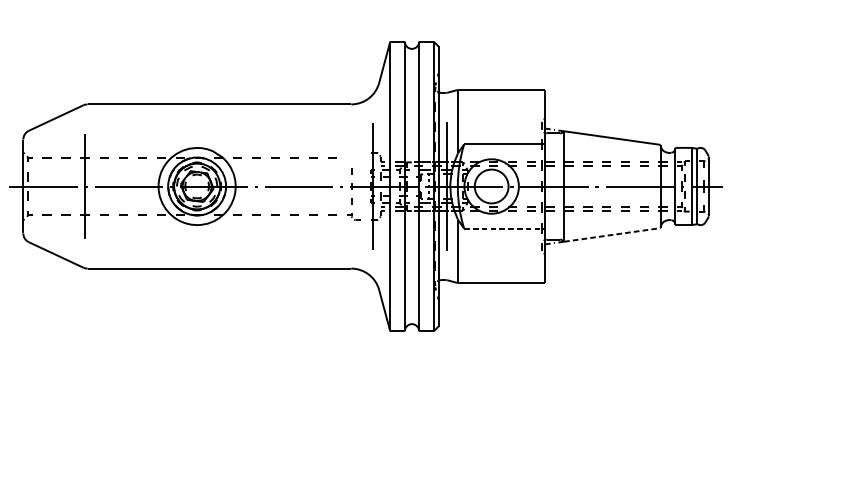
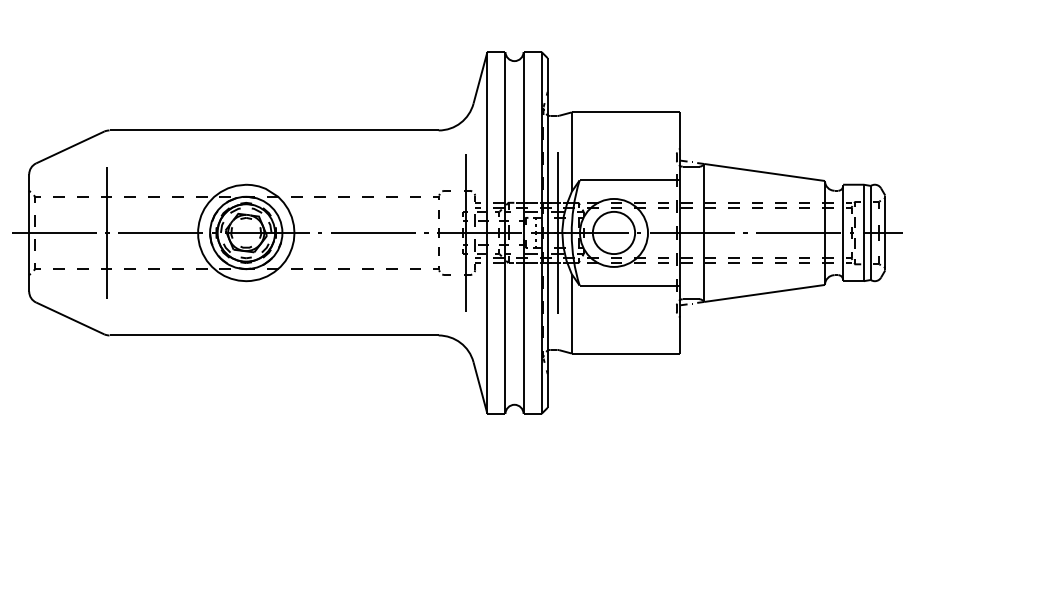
part: (353, 155) -> (441, 194), added
line: (504, 228) -> (630, 285), dashed -> solid
line: (612, 234) -> (764, 293), dashed -> solid

